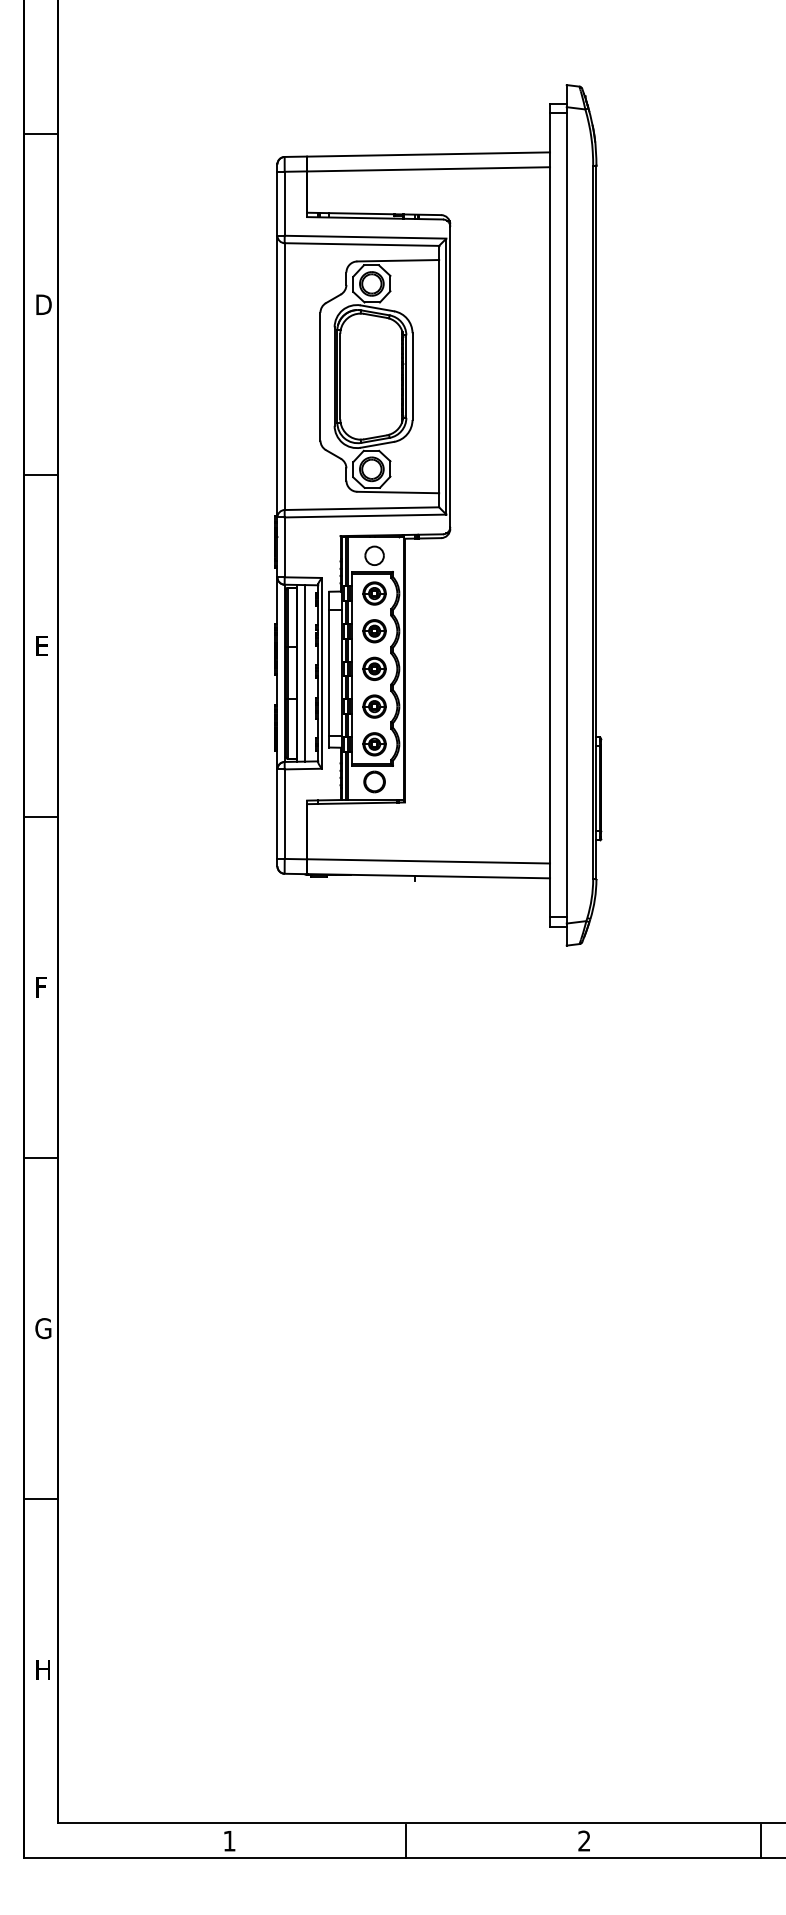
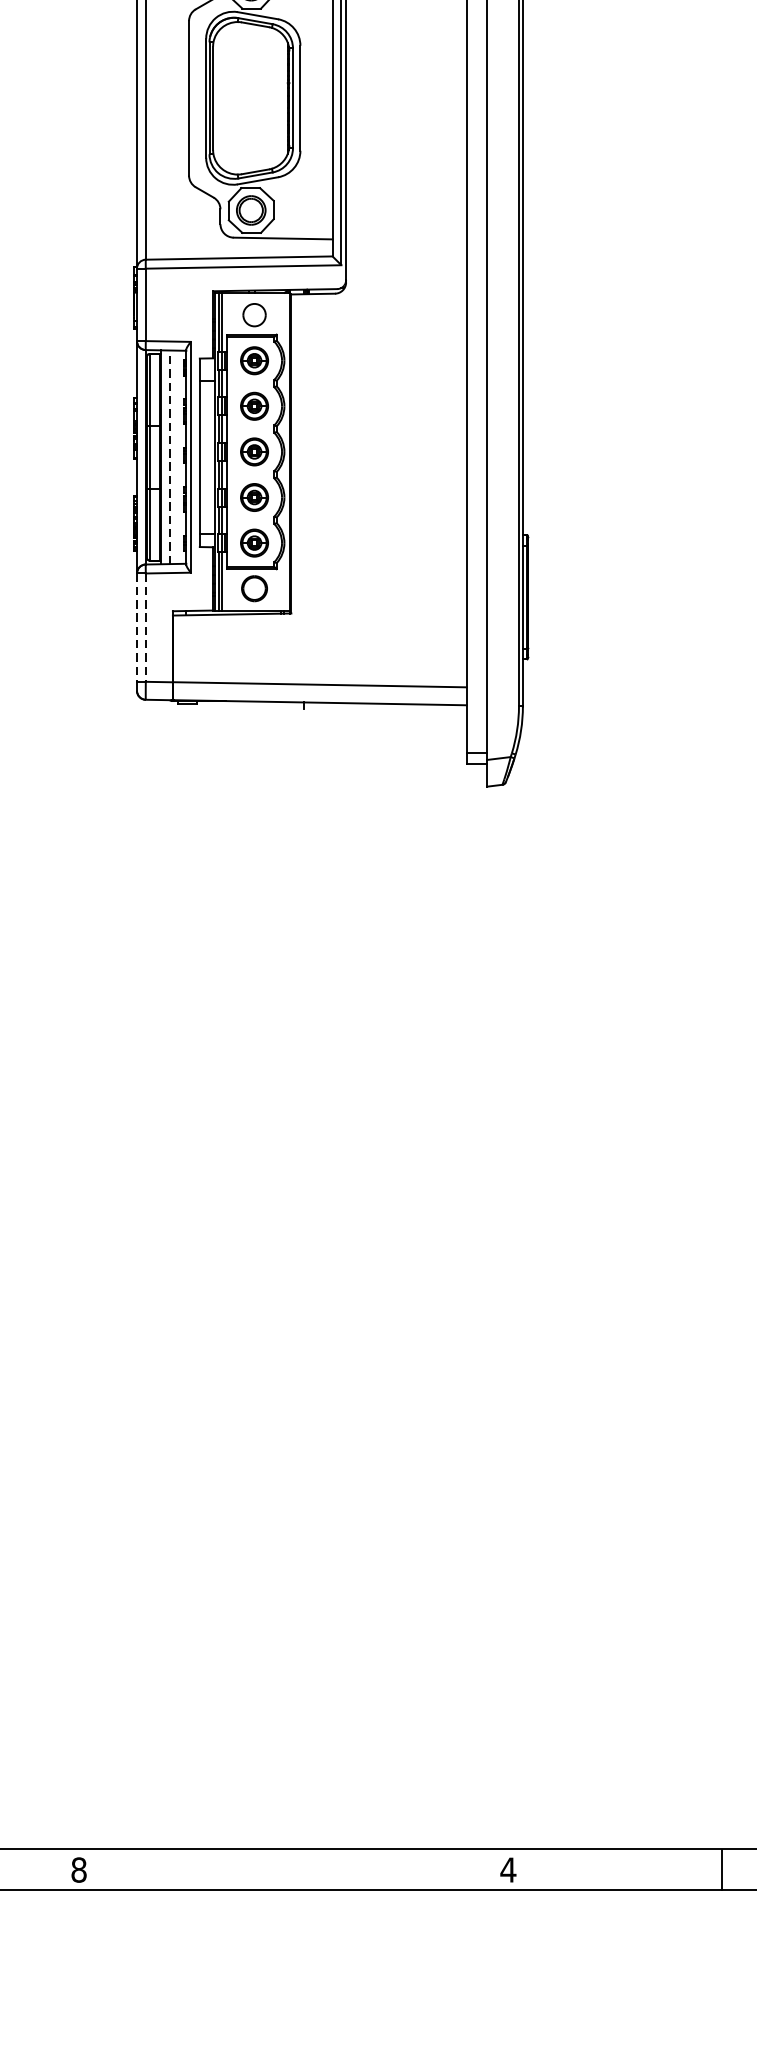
line: (304, 672) -> (169, 456), solid -> dashed
line: (277, 814) -> (137, 628), solid -> dashed
line: (284, 814) -> (145, 628), solid -> dashed
text: (229, 1840) -> (79, 1869), 1 -> 8
line: (405, 1840) -> (291, 1869), removed
text: (584, 1840) -> (508, 1869), 2 -> 4

